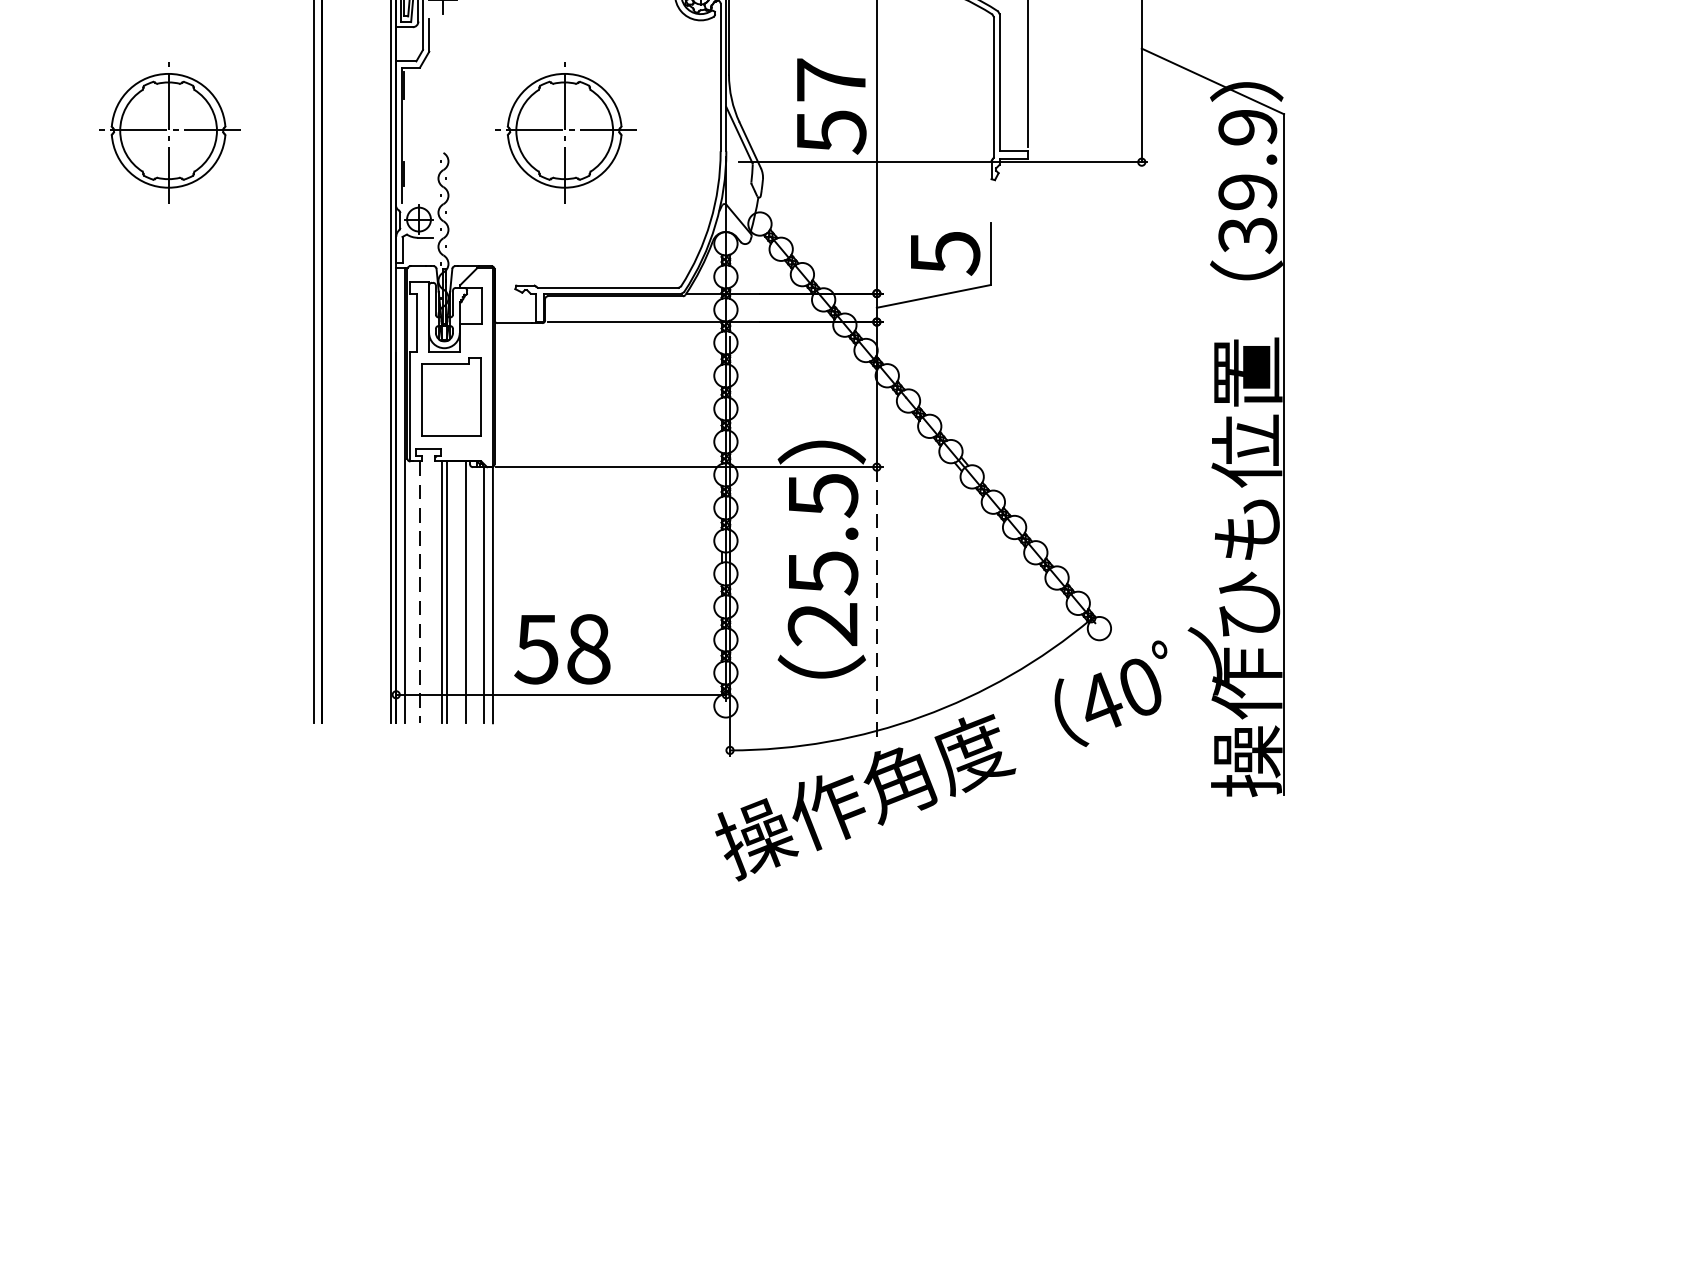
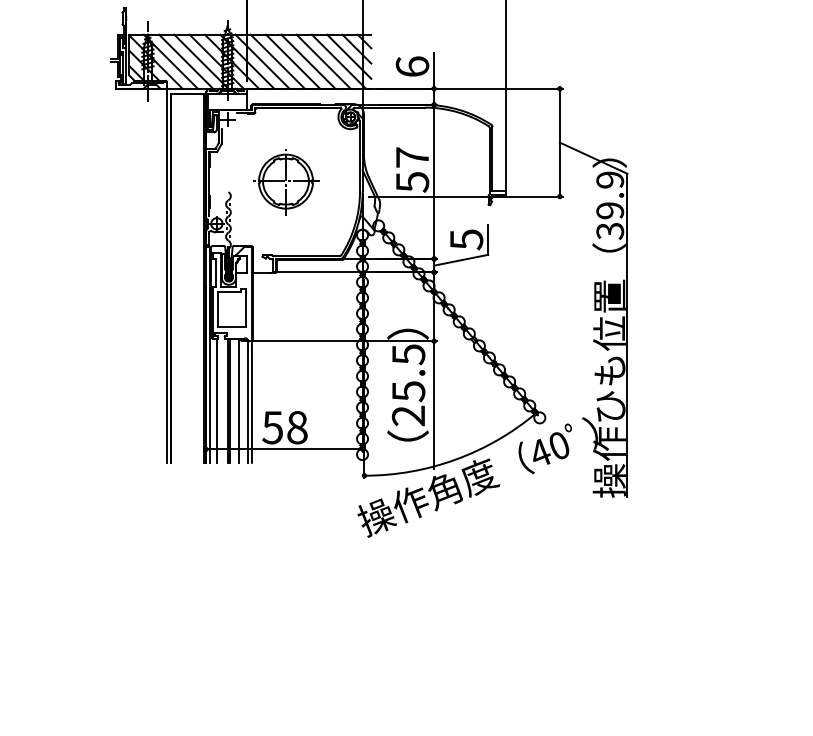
part: (169, 132) -> (98, 182), removed
line: (420, 594) -> (217, 401), dashed -> solid
line: (877, 602) -> (434, 405), dashed -> solid

